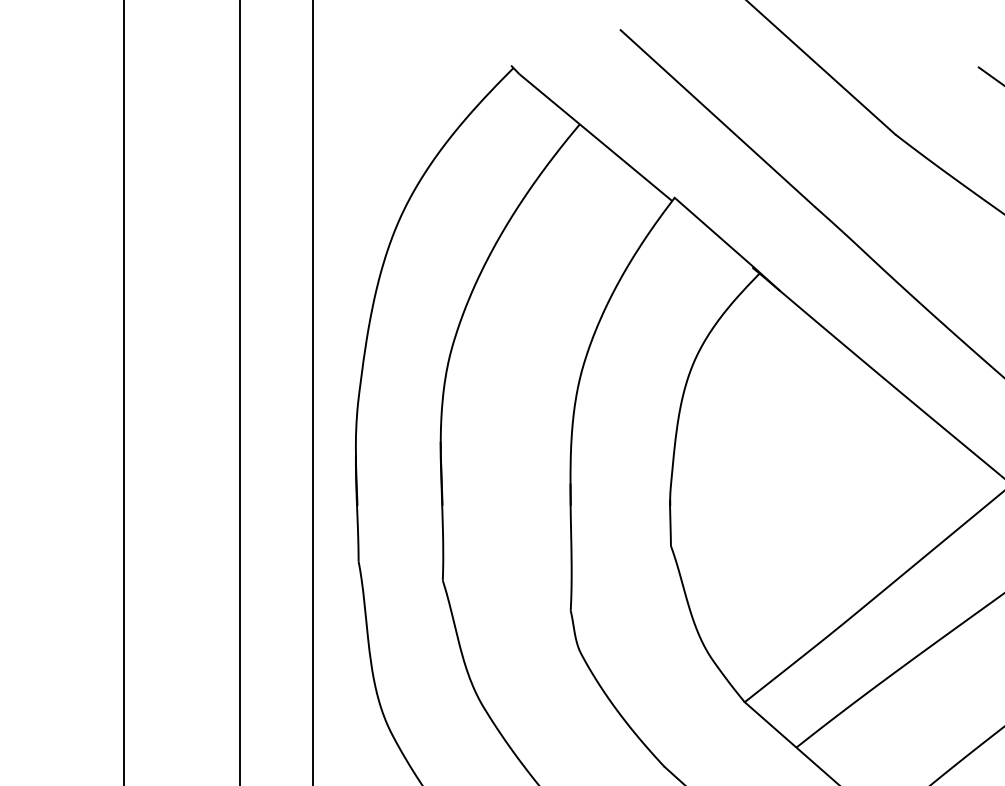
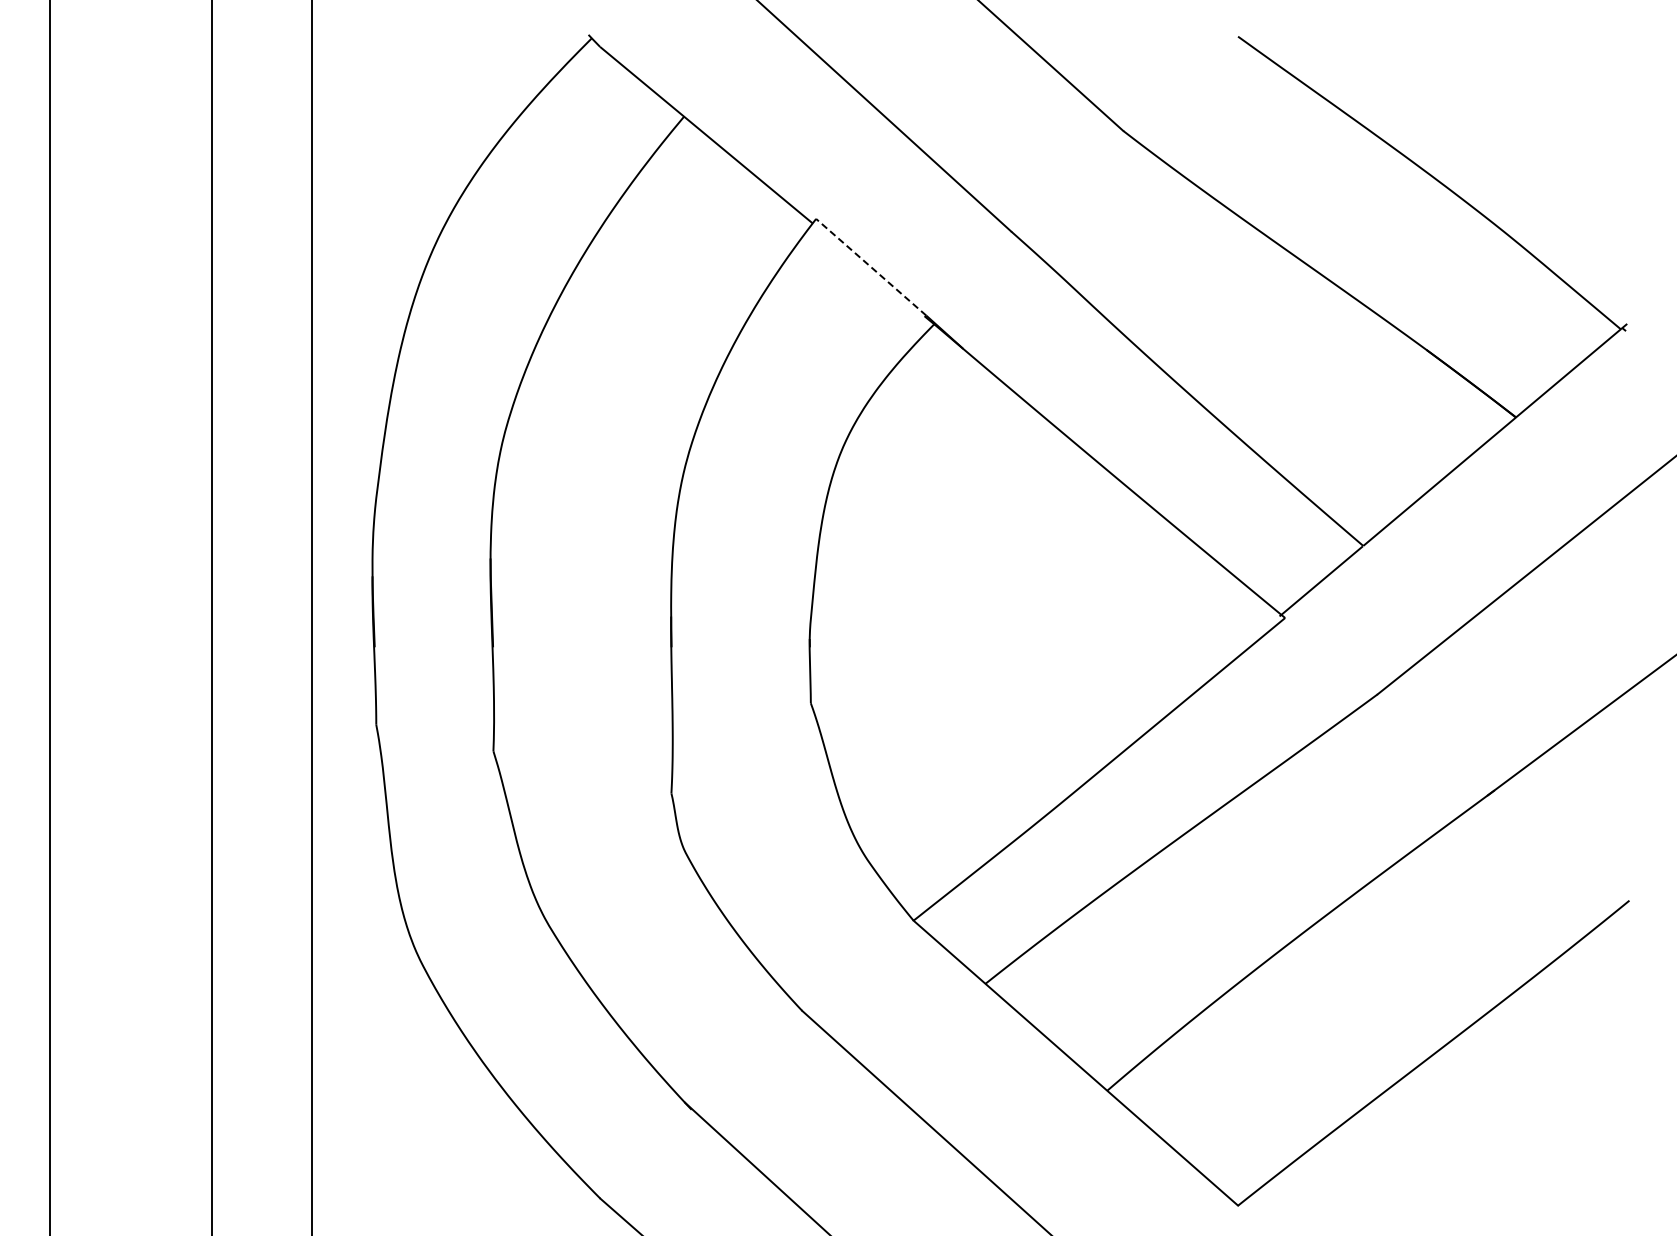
line: (713, 232) -> (870, 266), solid -> dashed

